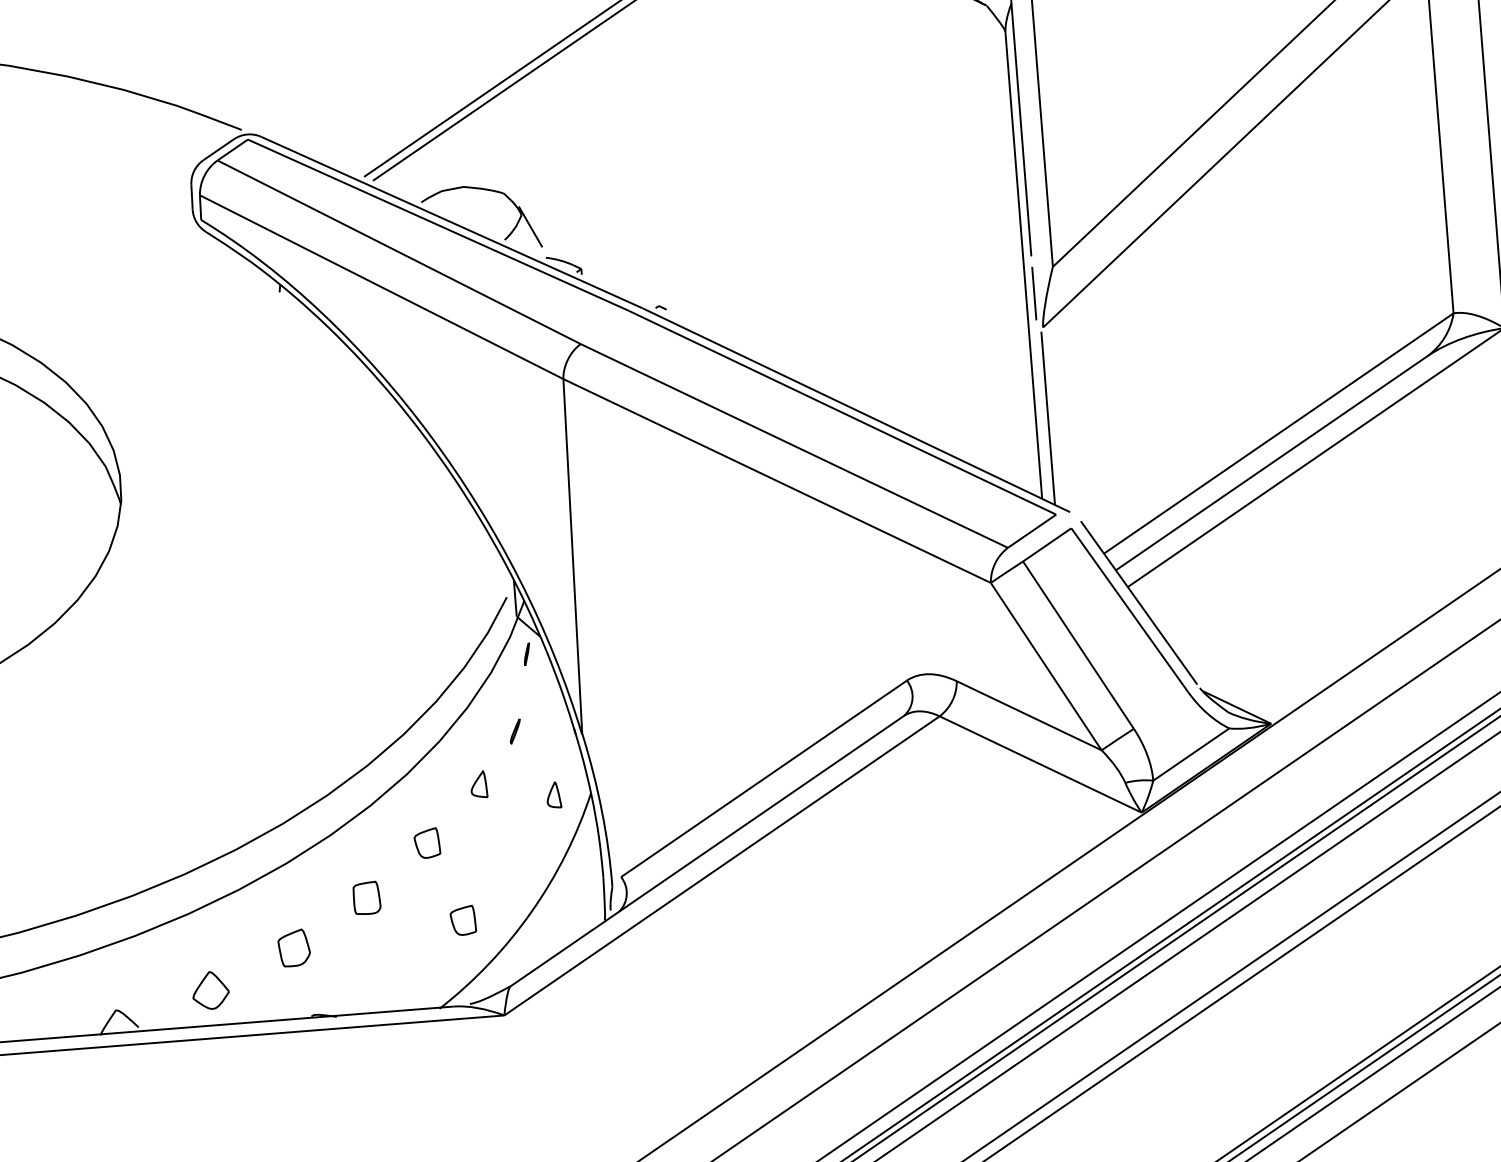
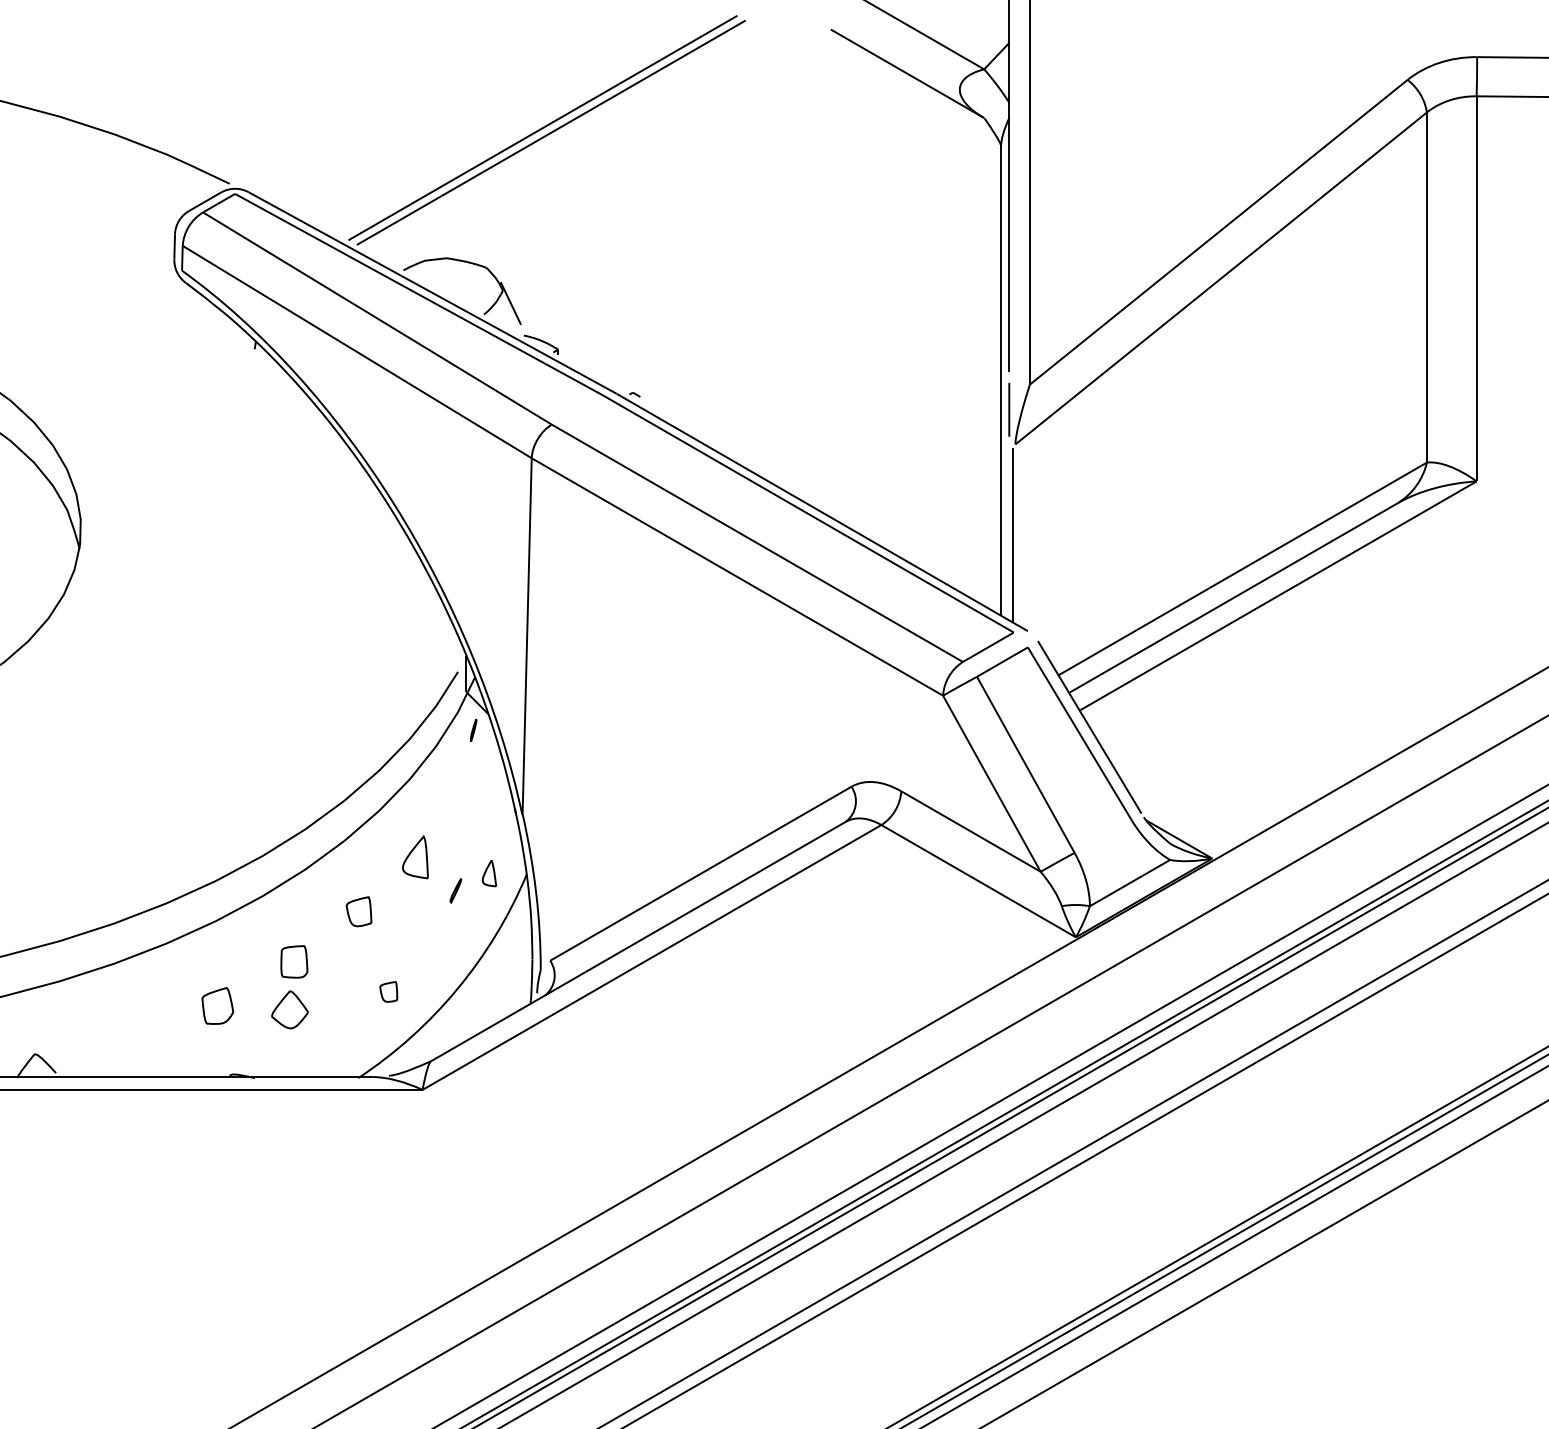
part: (514, 731) -> (455, 890), moved
part: (478, 784) -> (414, 856), size x1.6
part: (462, 920) -> (388, 991), size x0.7
part: (210, 990) -> (289, 1009), moved

